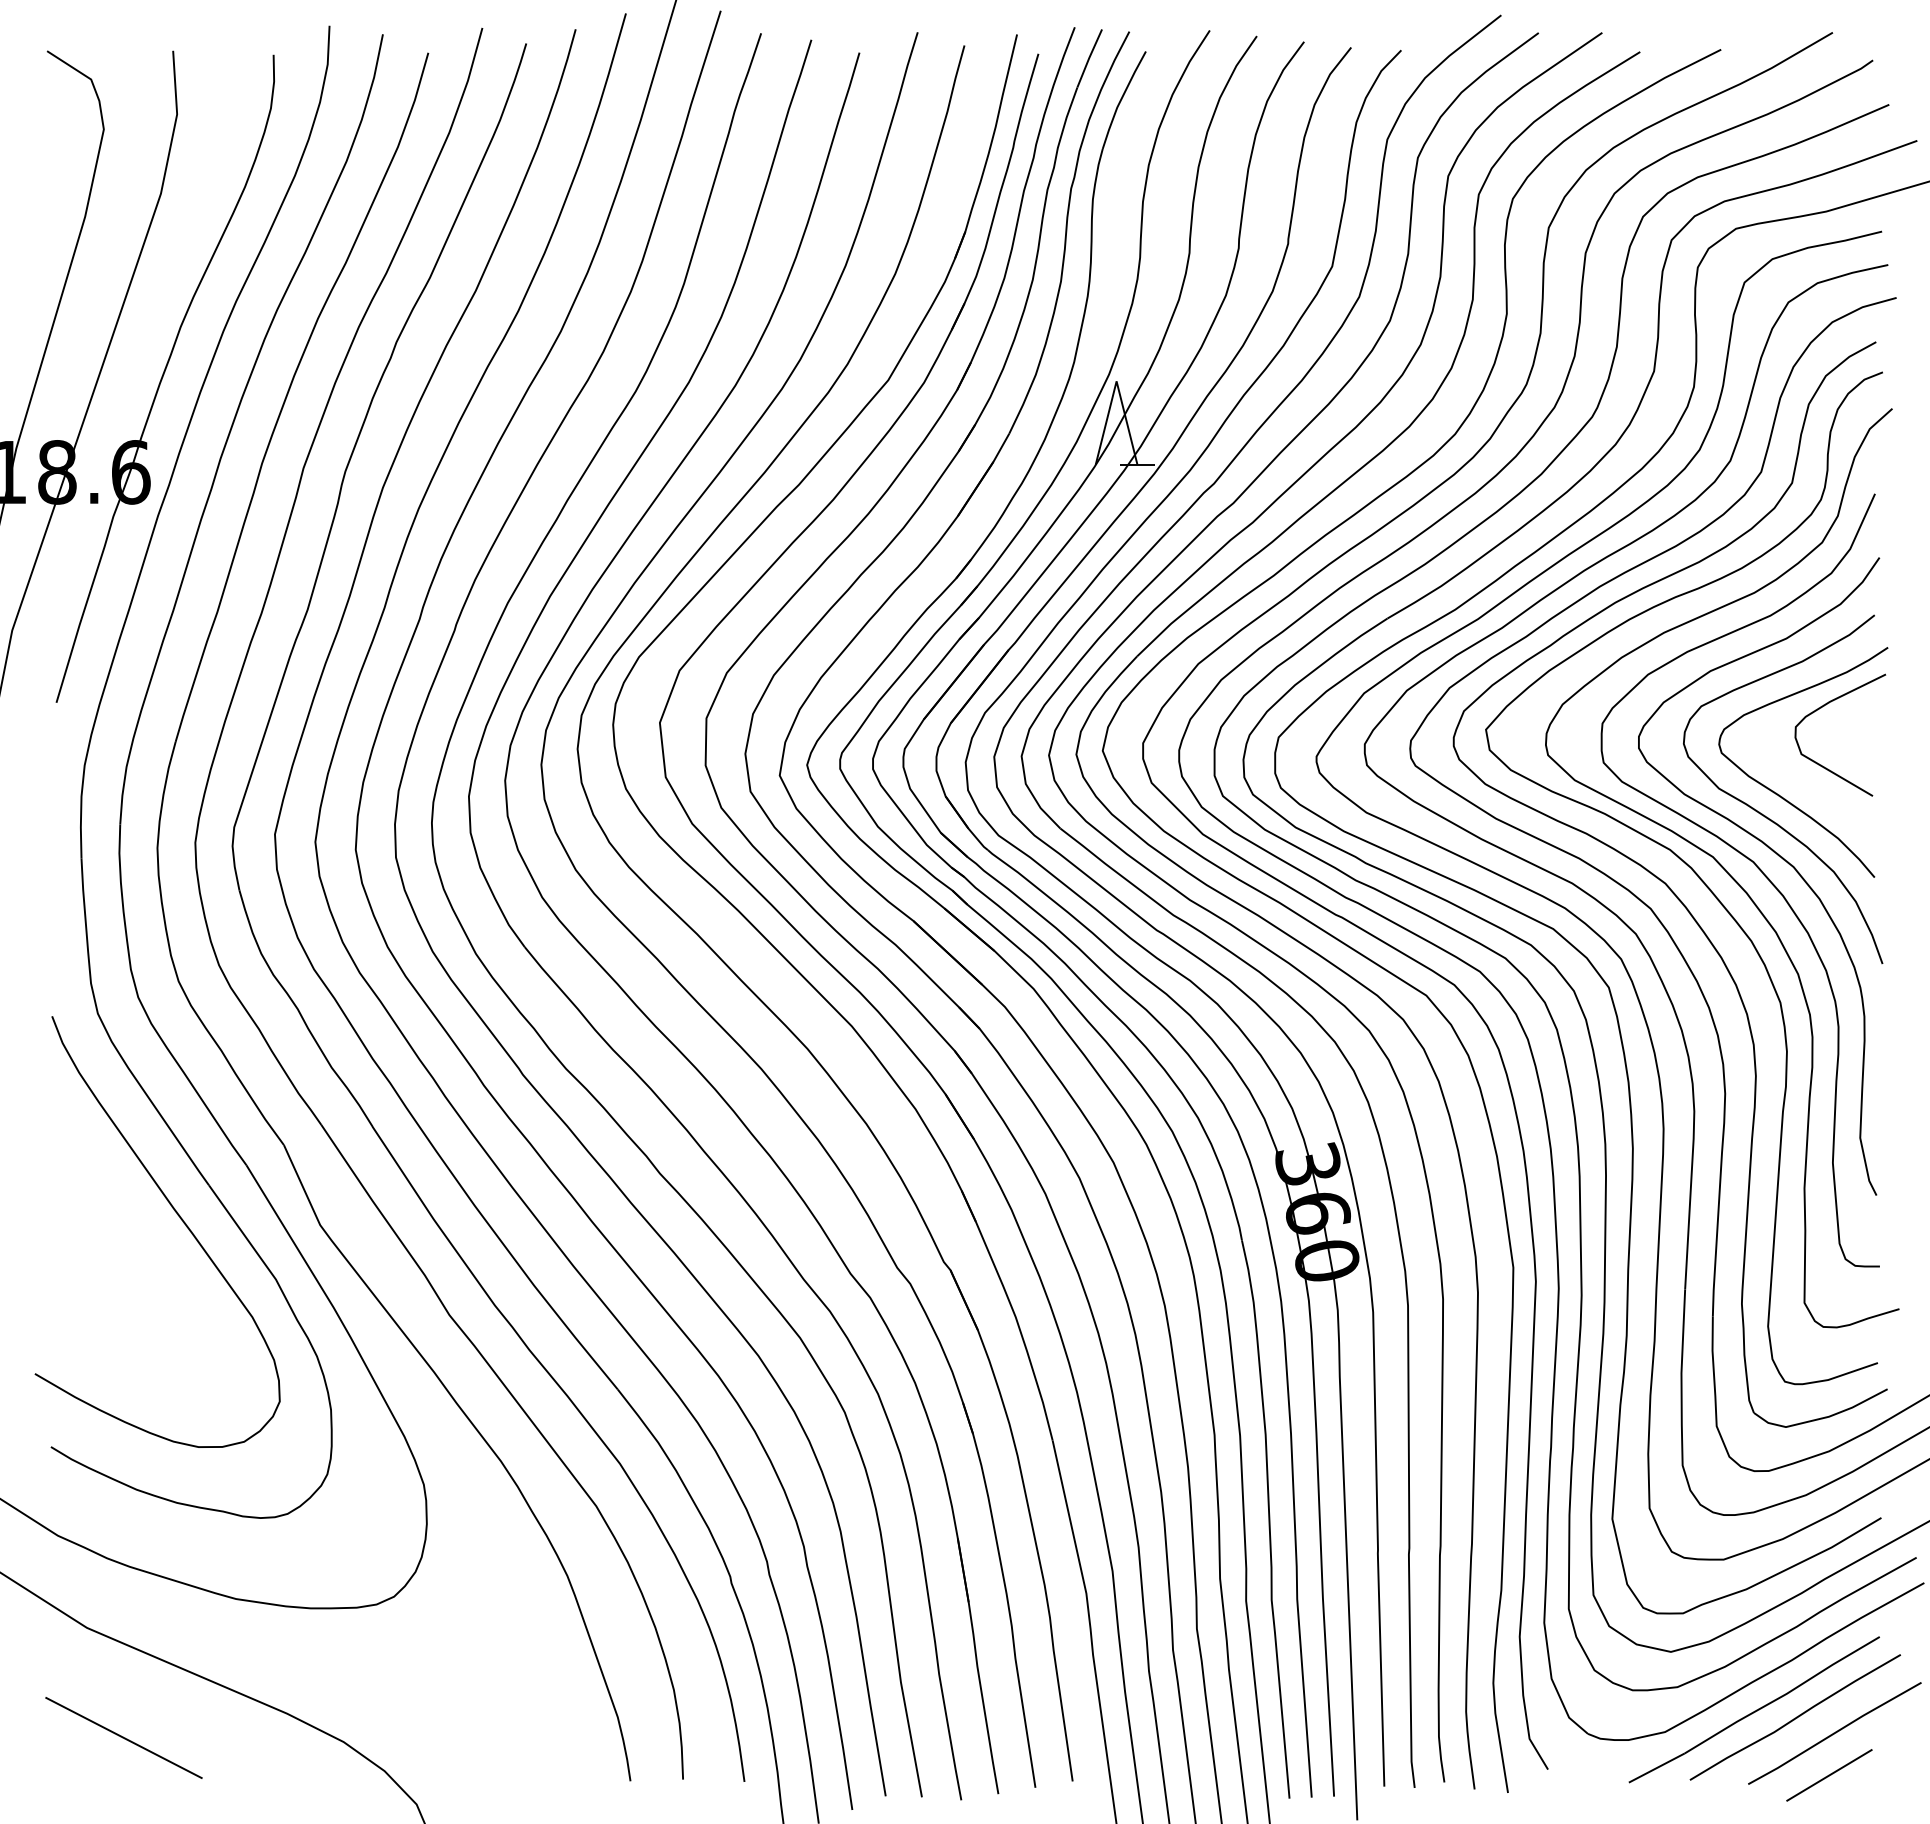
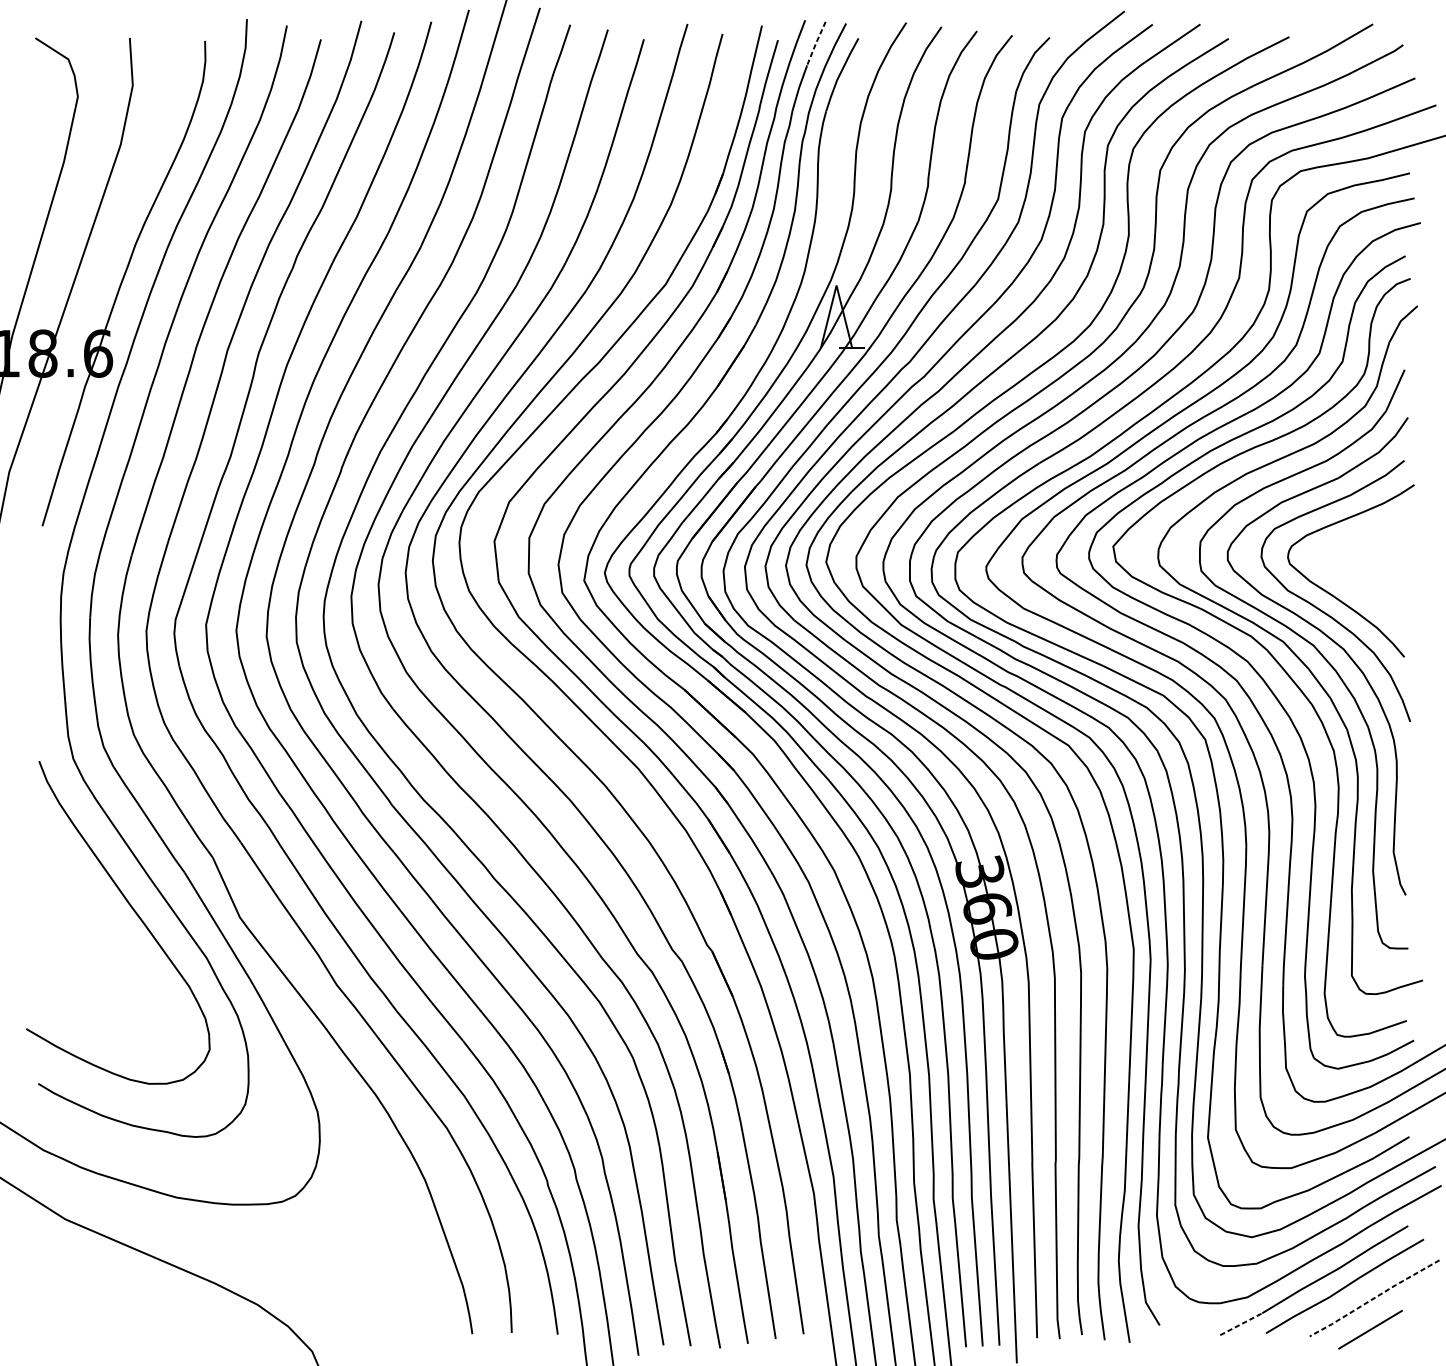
line: (1089, 58) -> (816, 43), solid -> dashed
curve: (1826, 705) -> (1368, 528), removed
line: (1834, 1733) -> (1374, 1298), solid -> dashed
line: (123, 1737) -> (92, 1301), removed
line: (1656, 1768) -> (1241, 1324), solid -> dashed

